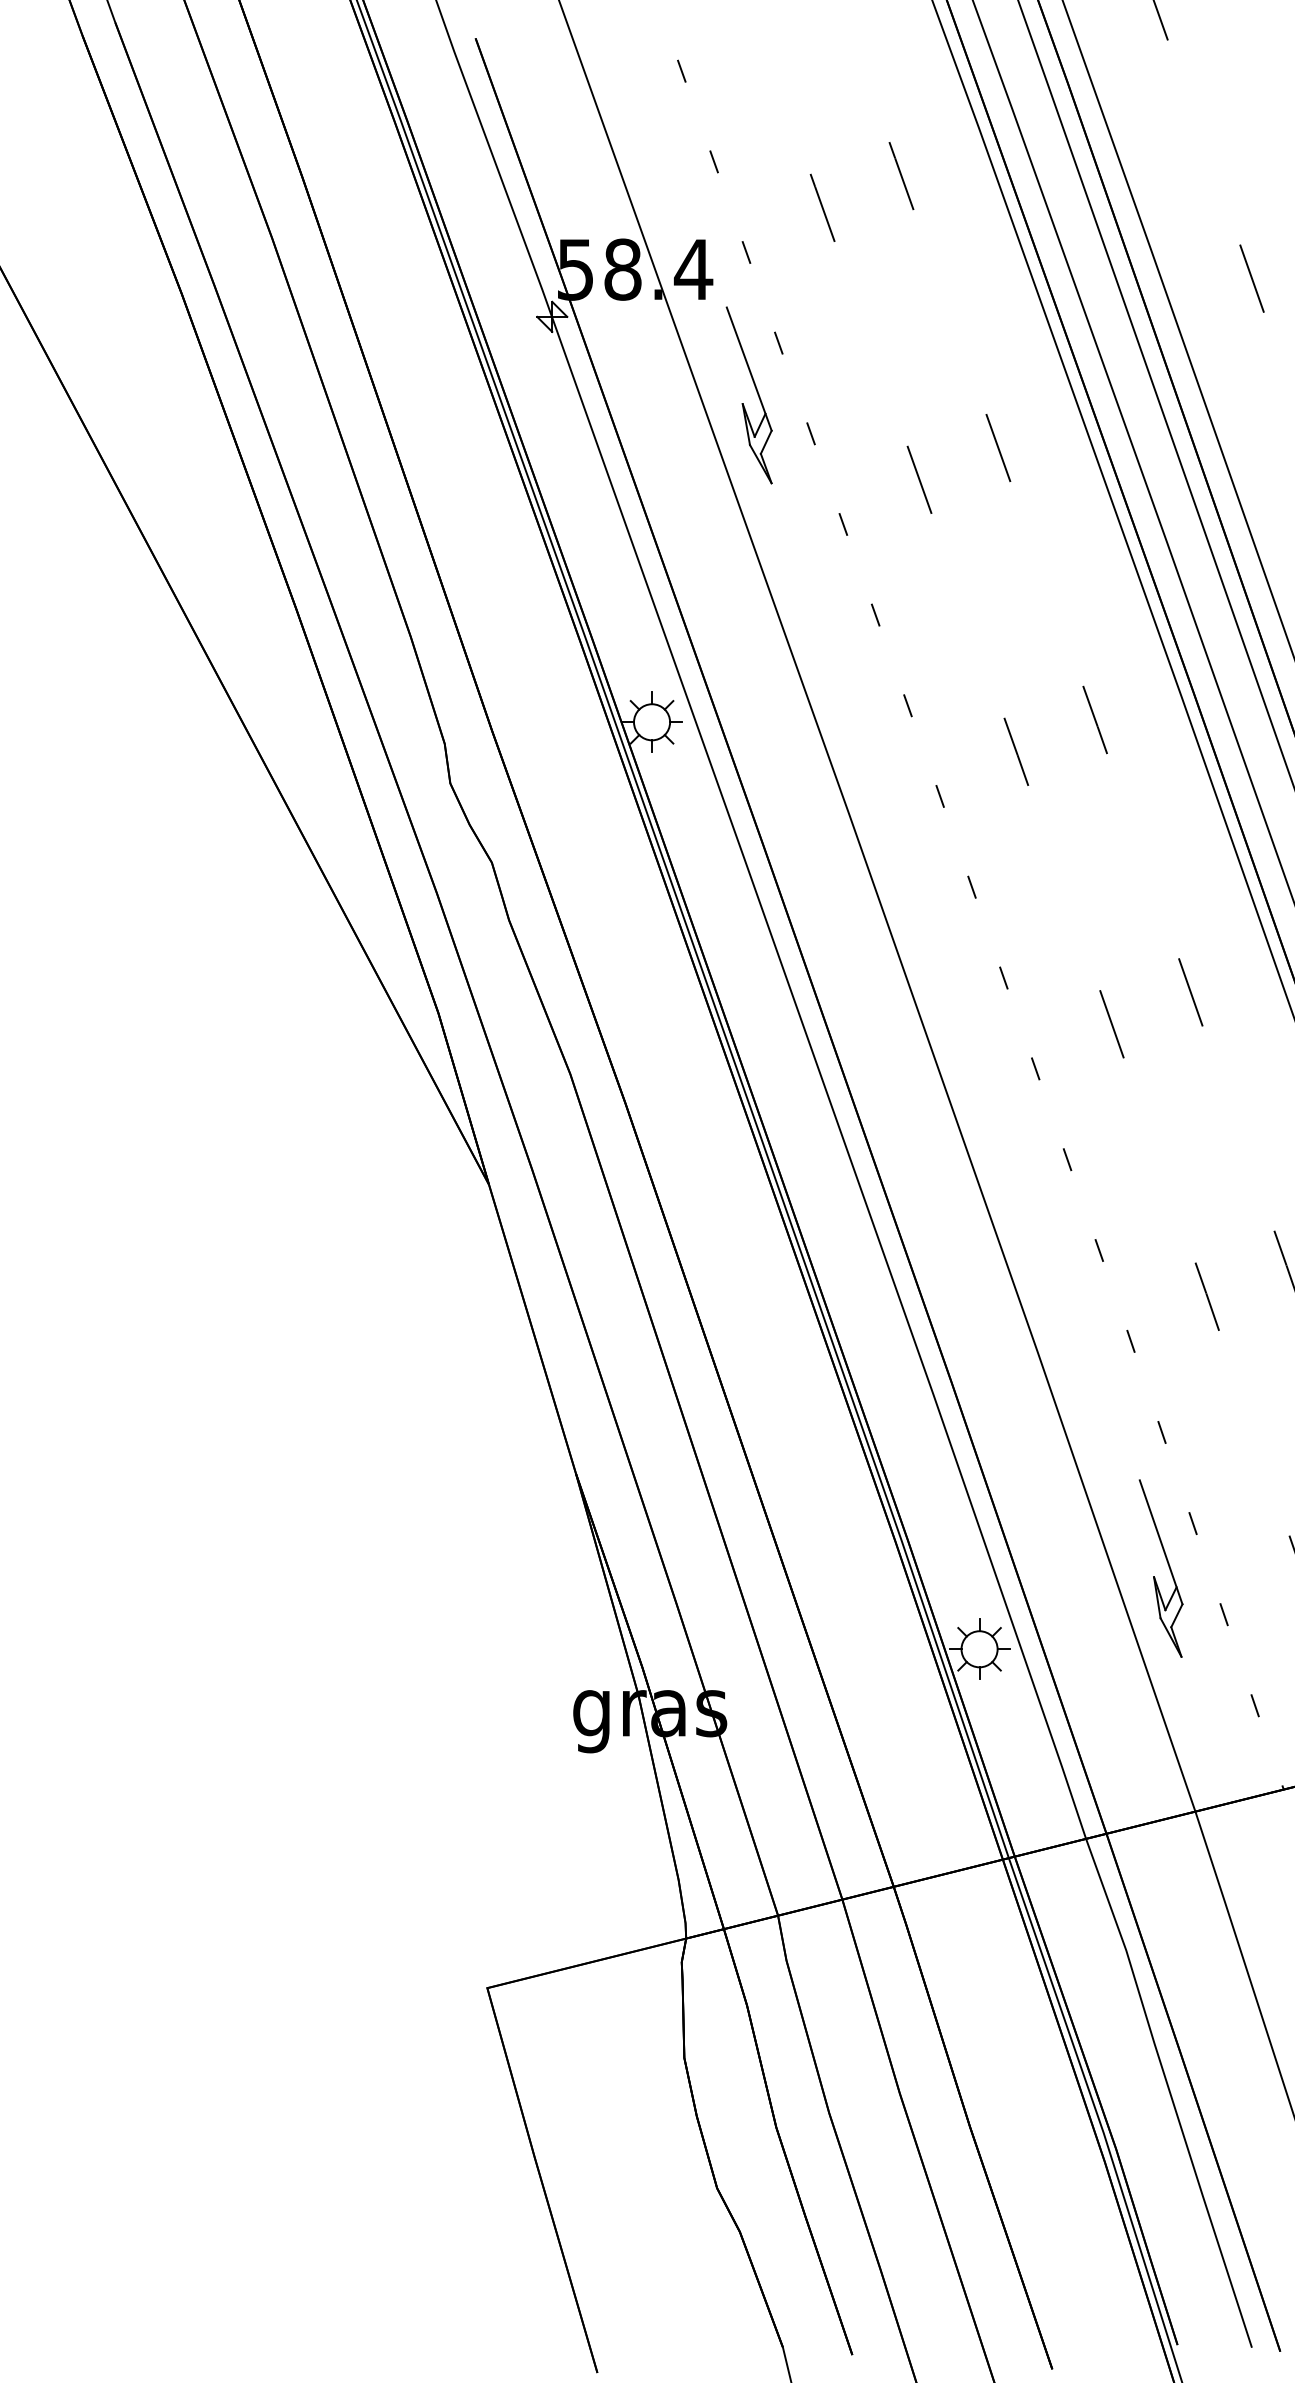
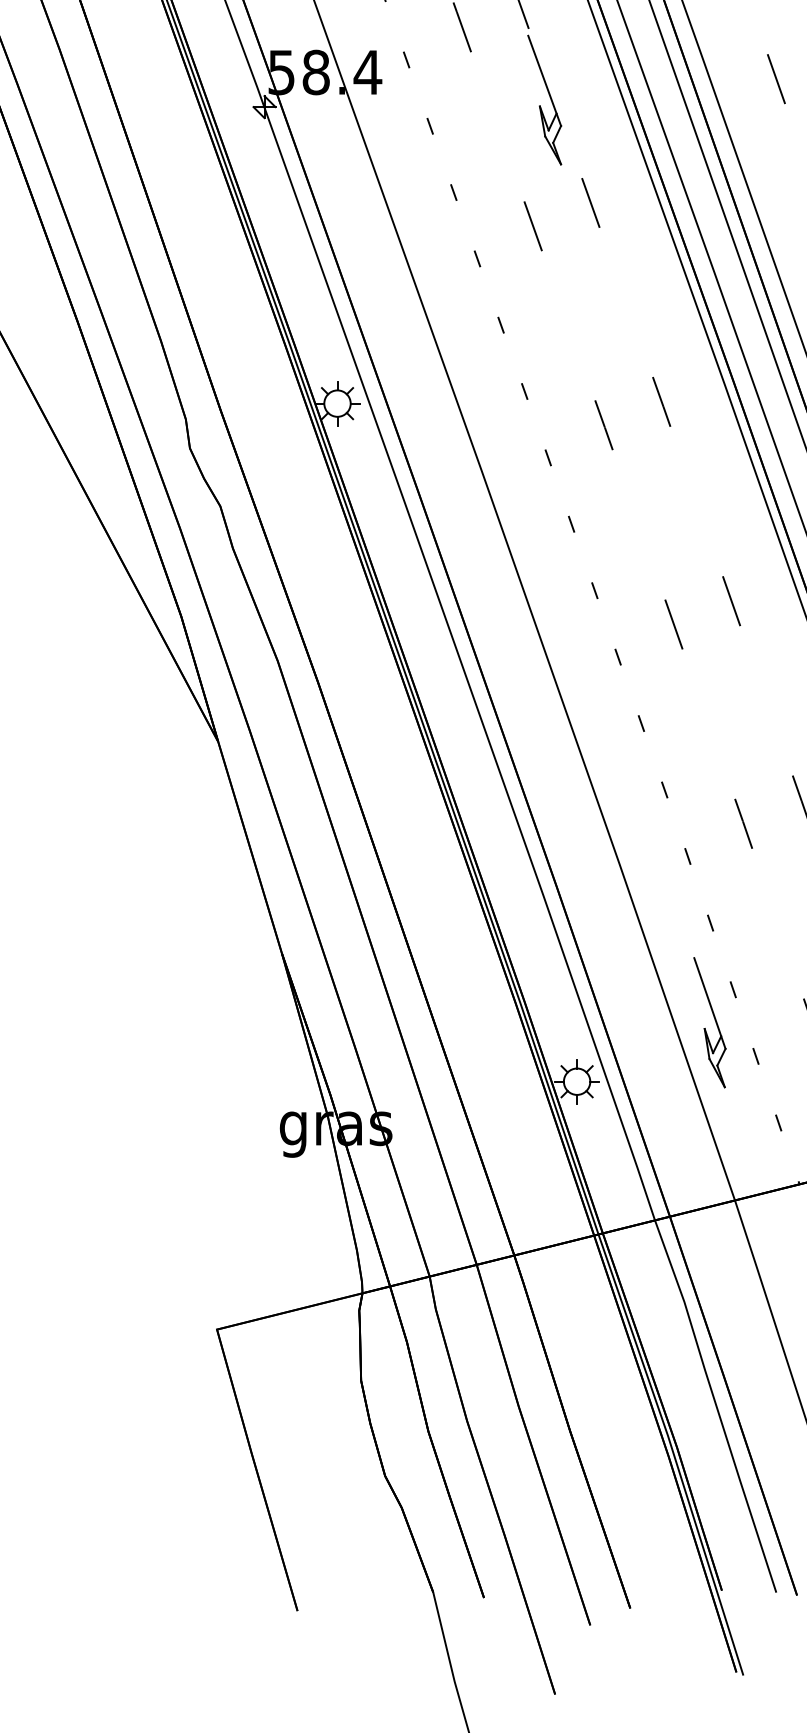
part: (756, 392) -> (549, 98), moved

